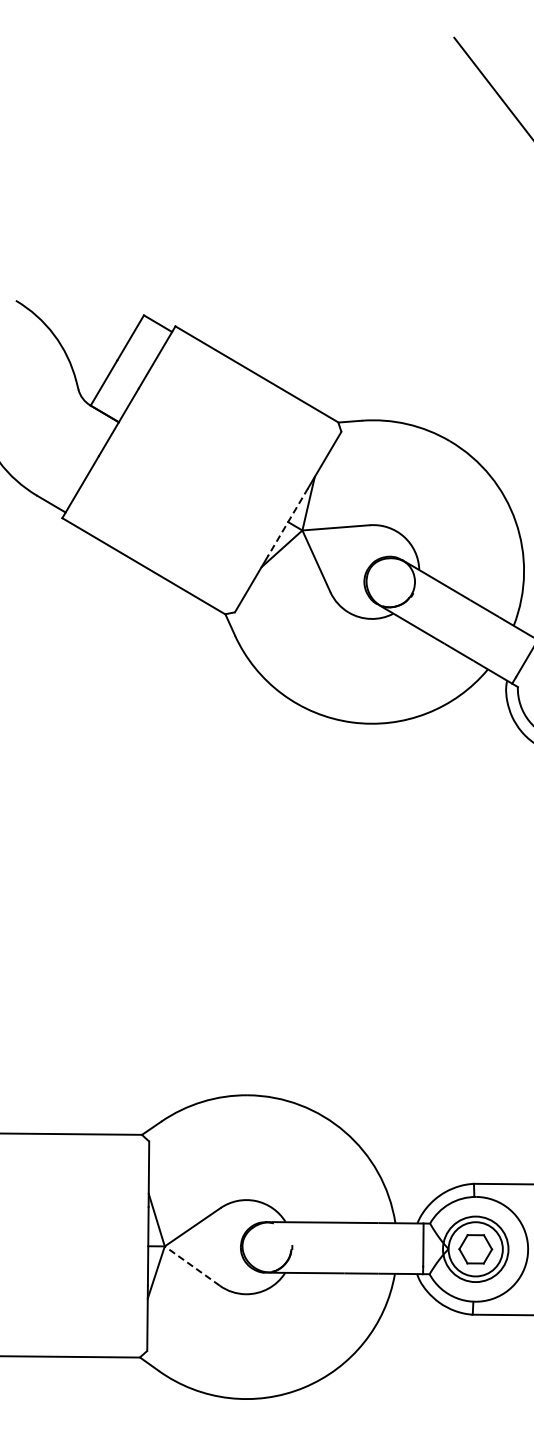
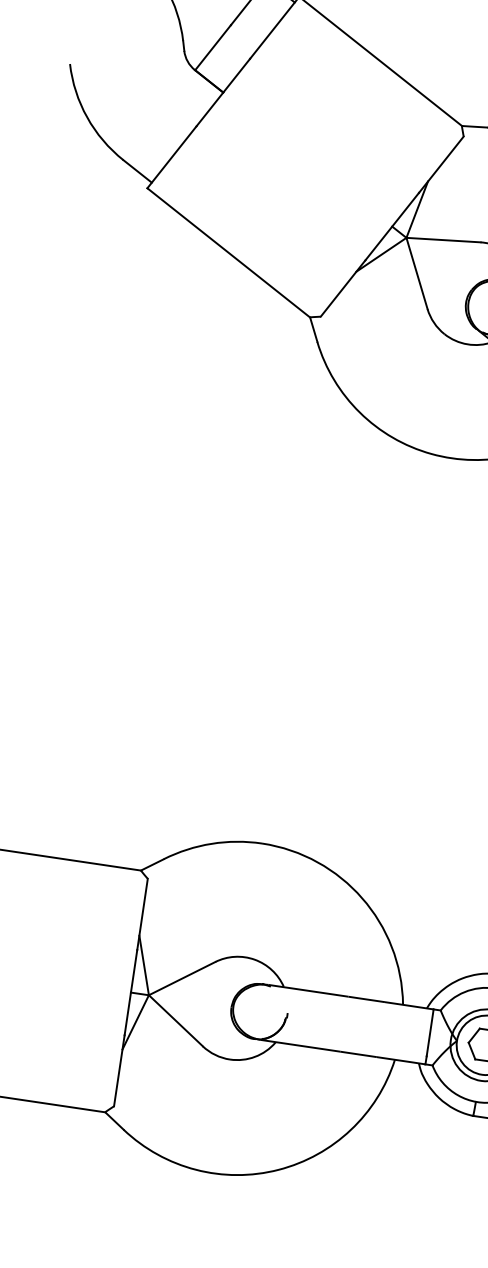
line: (287, 522) -> (391, 226), dashed -> solid
line: (192, 1266) -> (175, 1021), dashed -> solid

